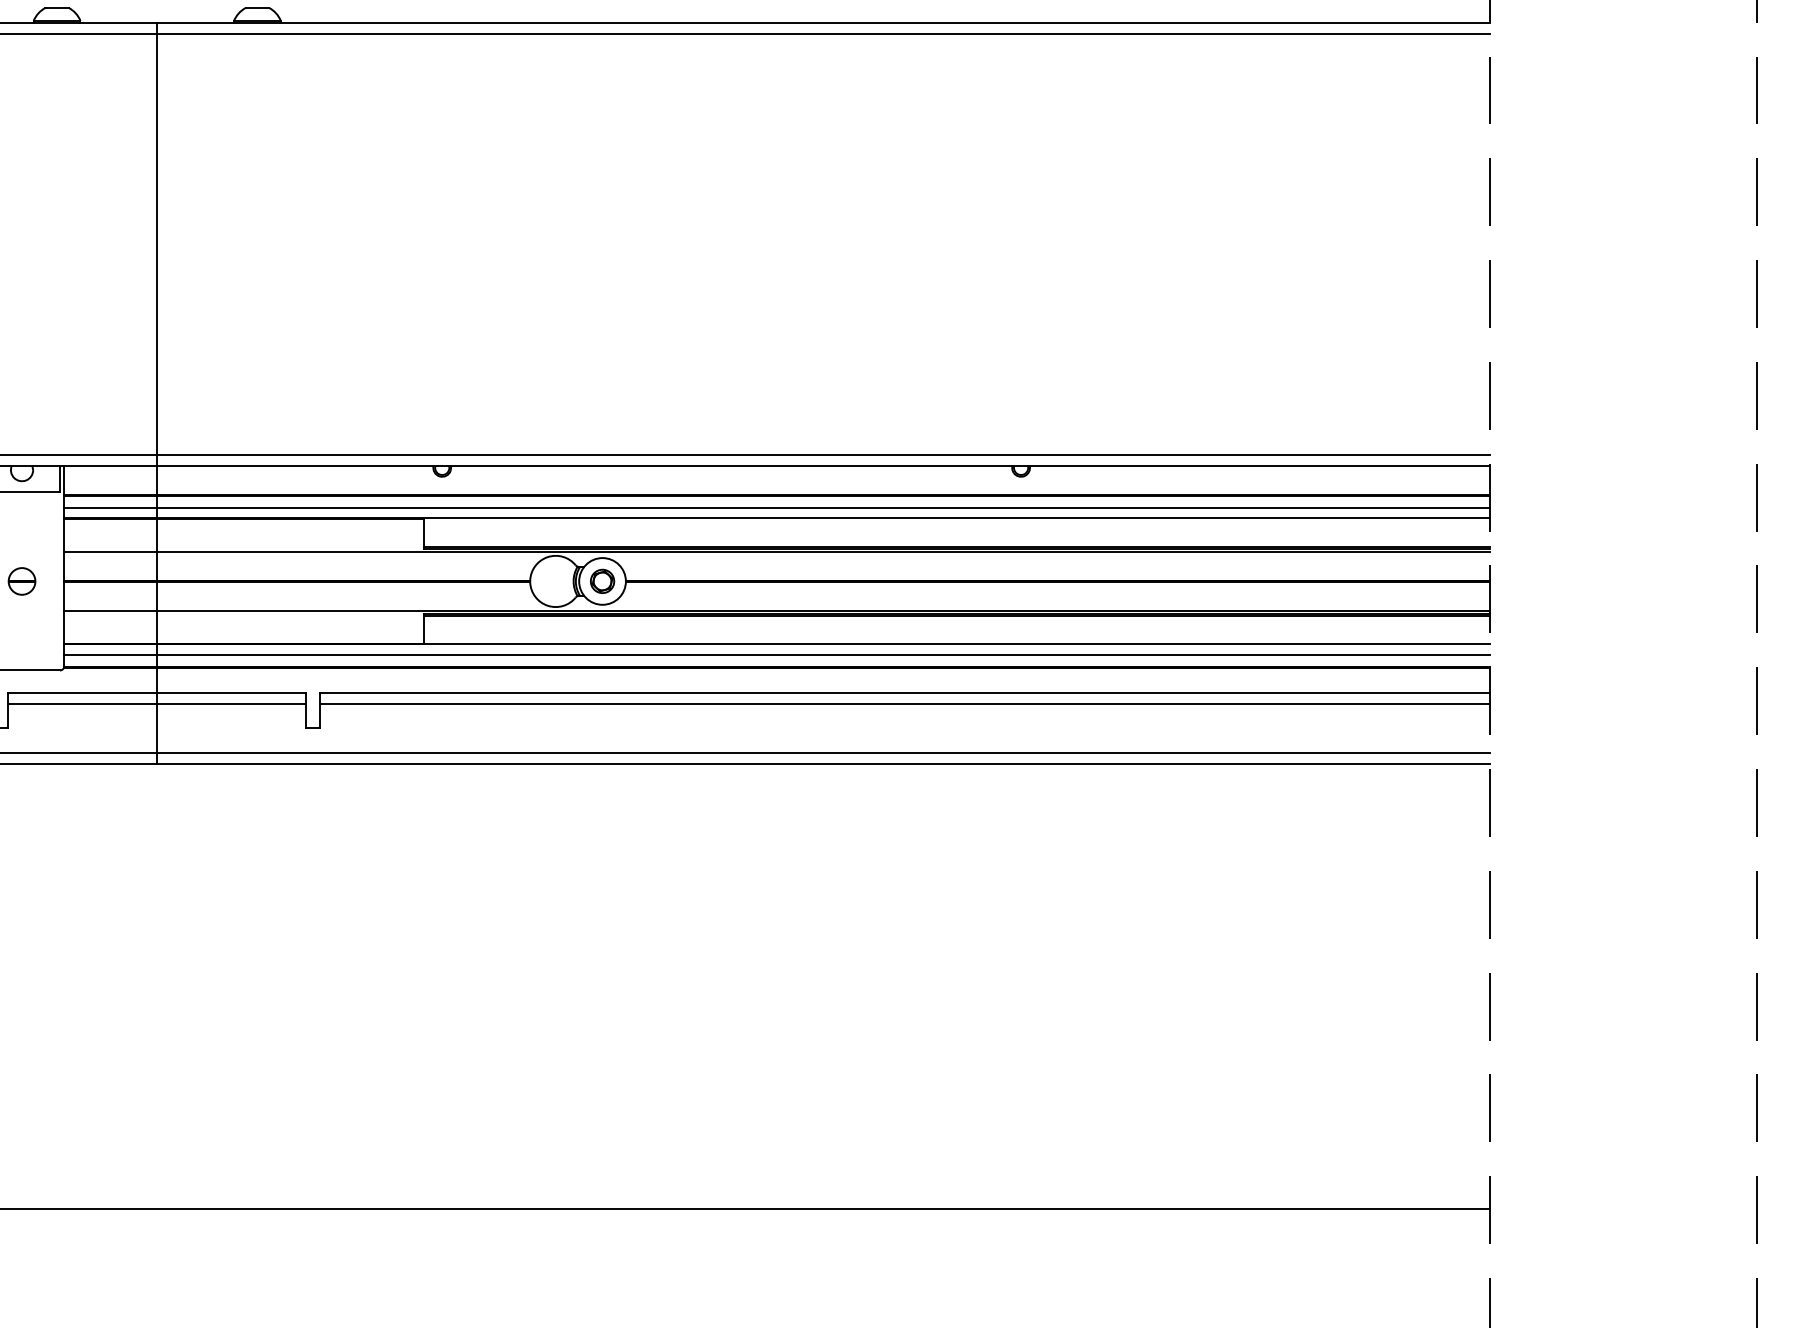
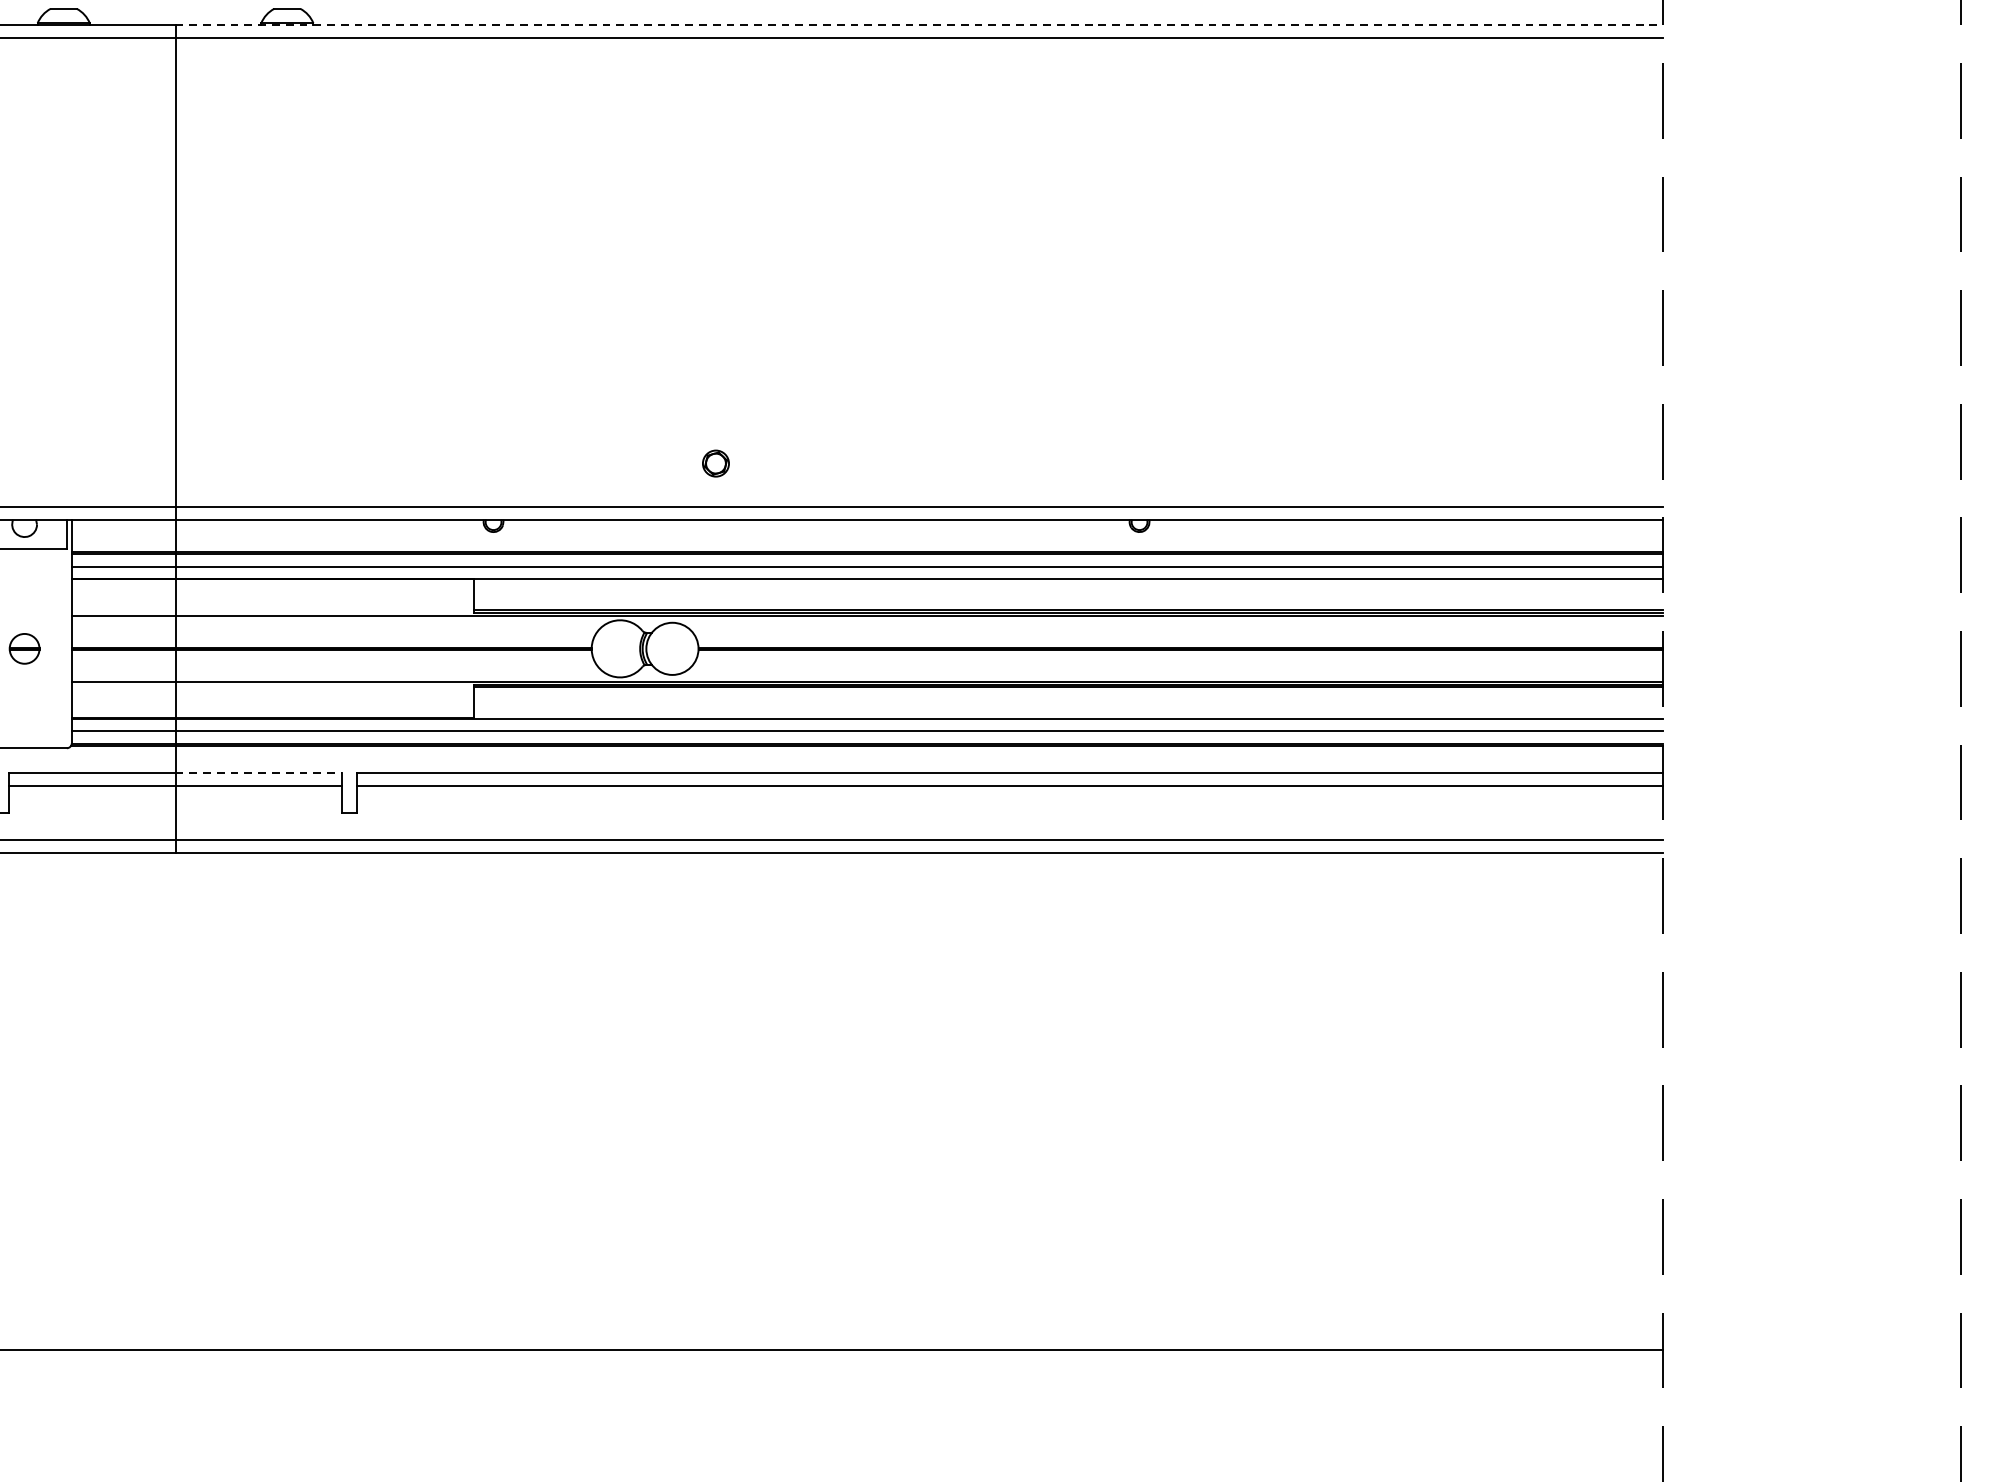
line: (824, 22) -> (920, 25), solid -> dashed
part: (602, 580) -> (715, 462), moved
line: (231, 692) -> (258, 772), solid -> dashed

